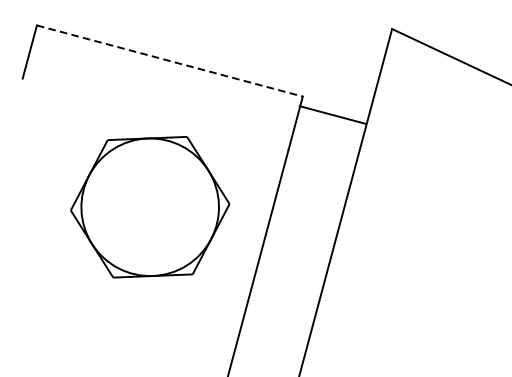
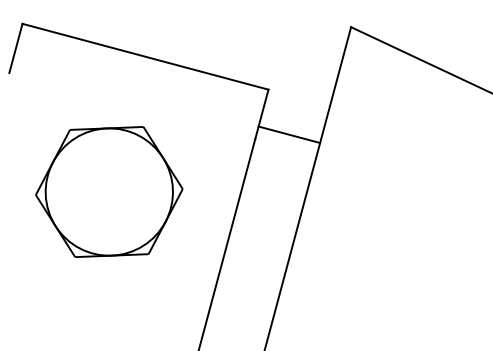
line: (170, 60) -> (146, 56), dashed -> solid
line: (333, 114) -> (289, 134), moved
part: (150, 206) -> (109, 191), moved

